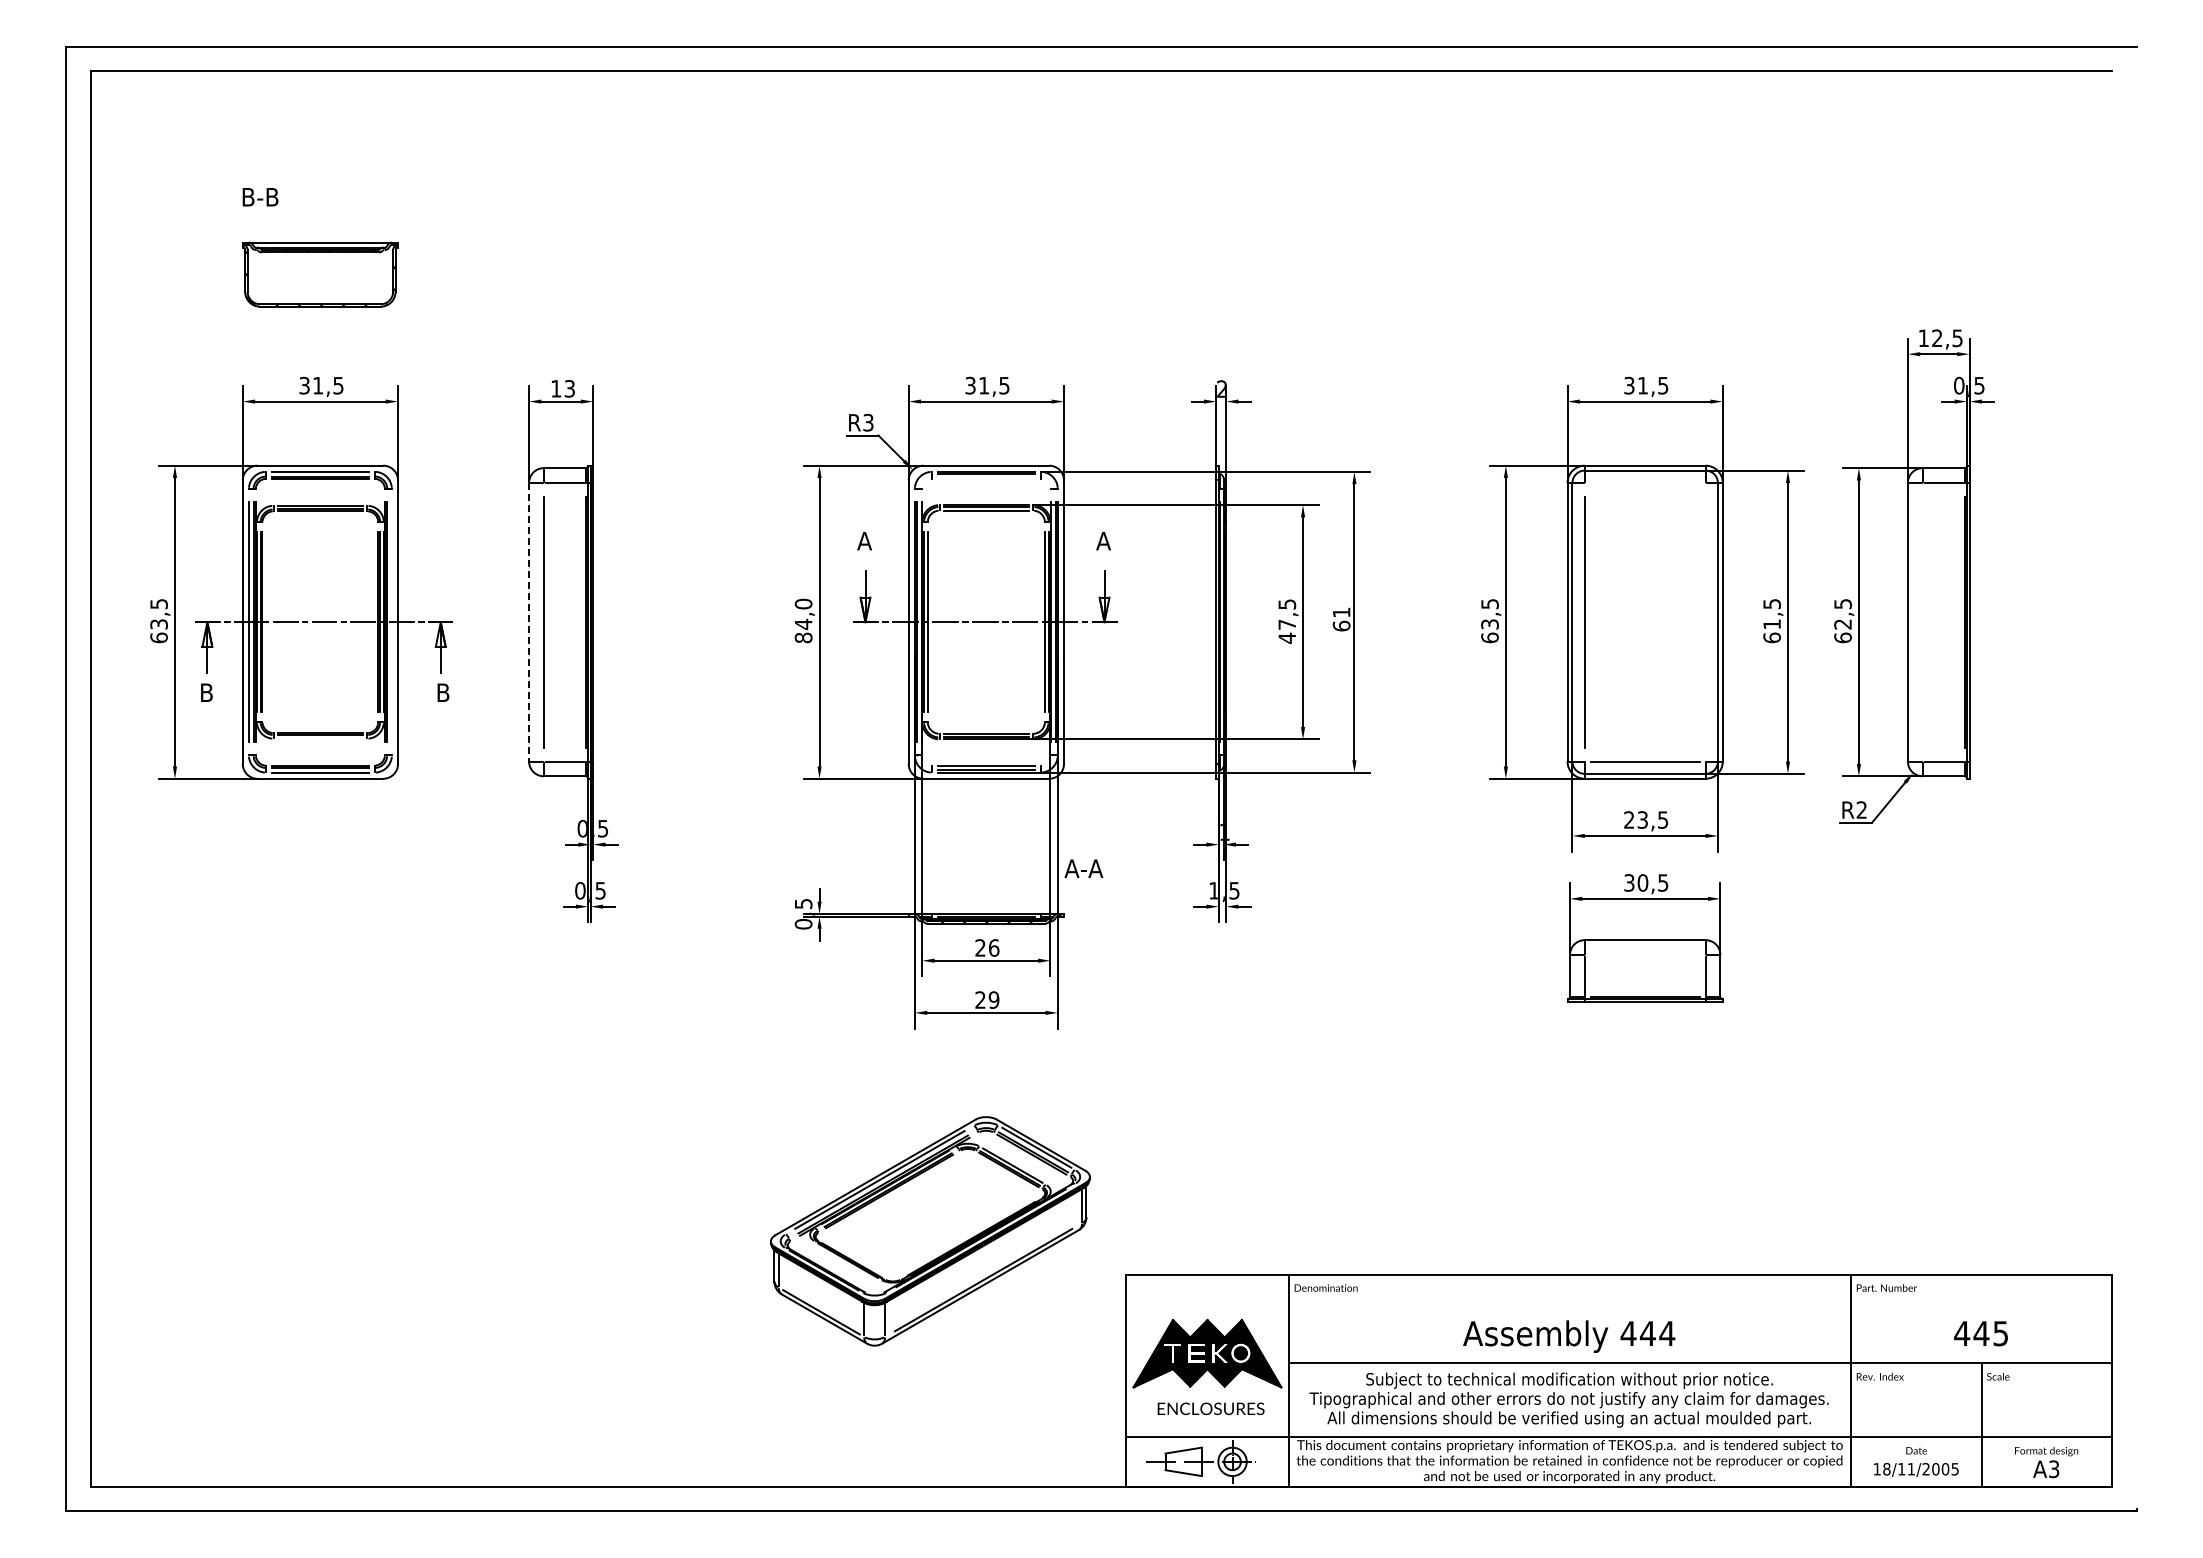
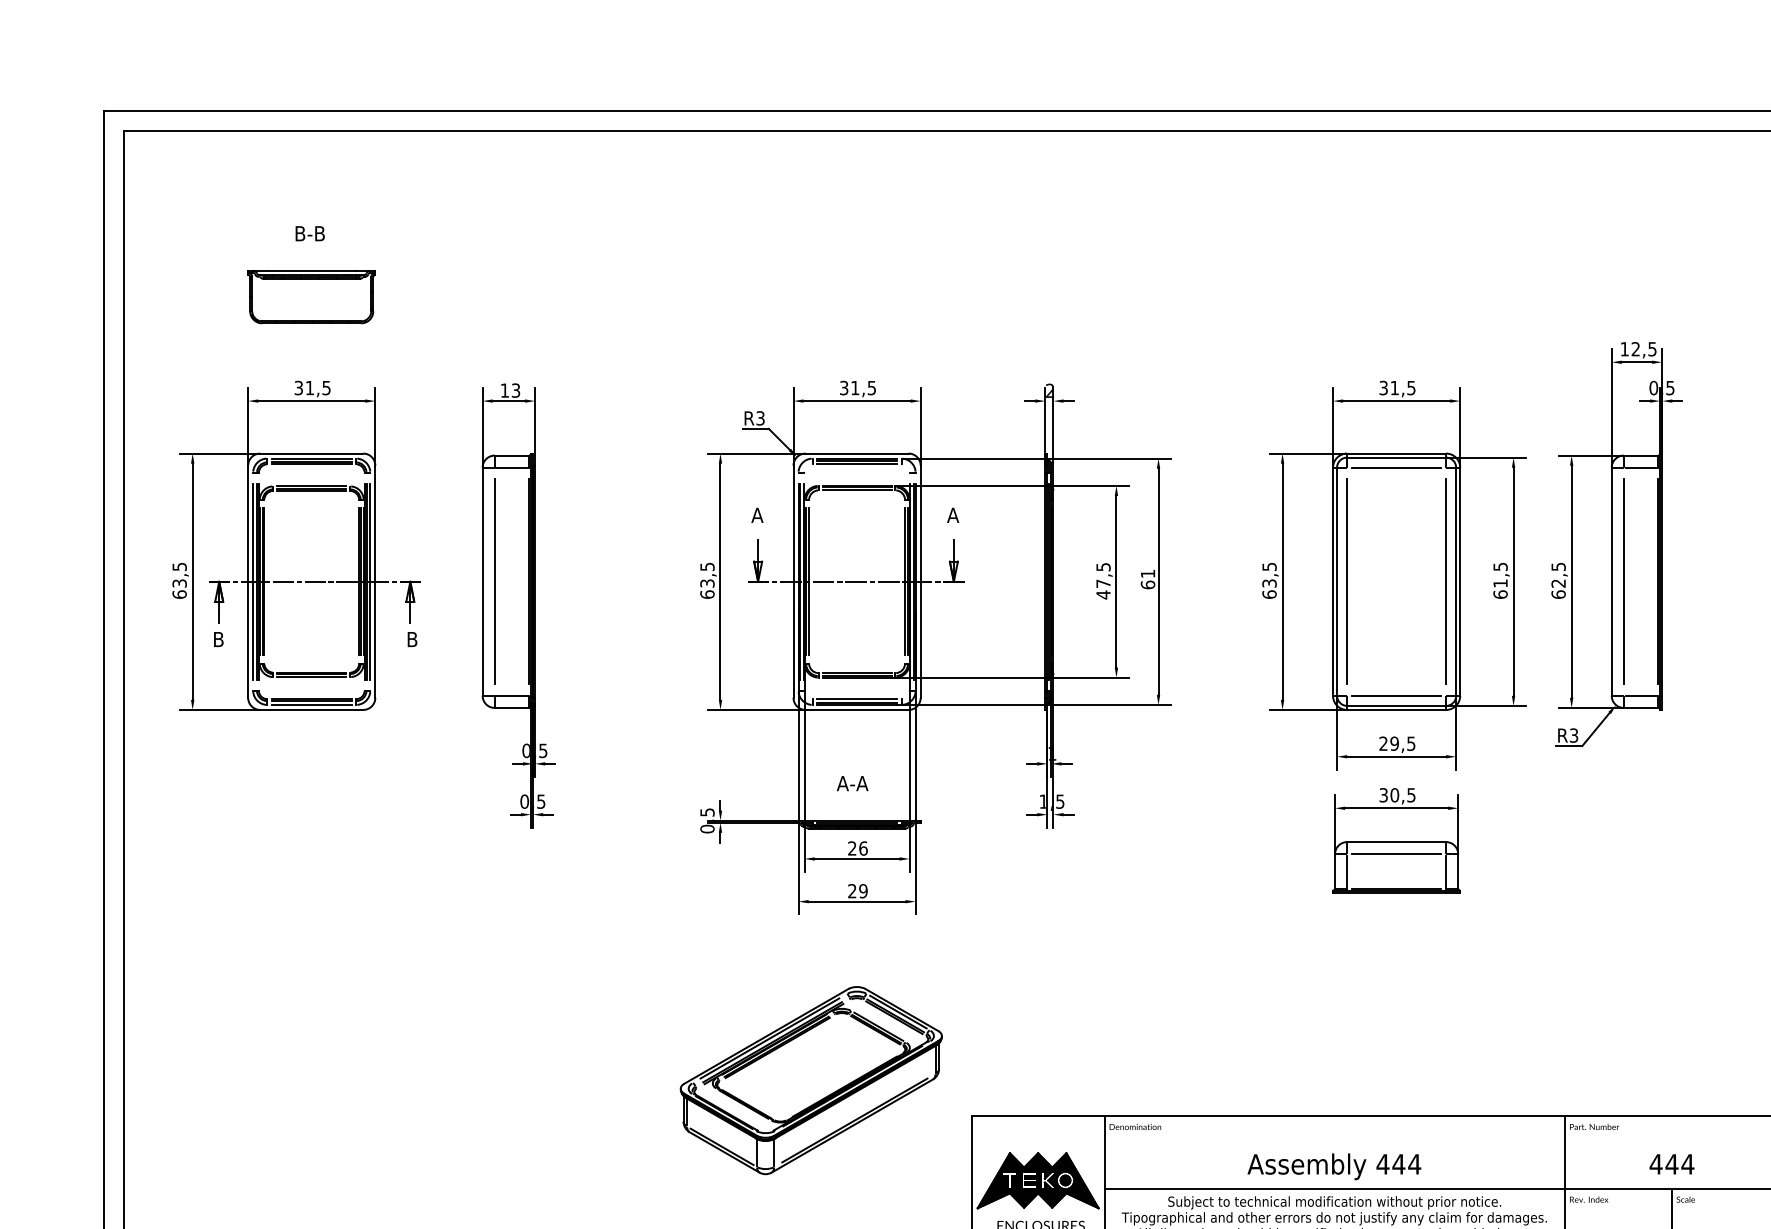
text: (260, 197) -> (310, 233), moved
line: (986, 478) -> (857, 464), added
line: (1644, 482) -> (1396, 467), added
text: (803, 620) -> (707, 580), 84,0 -> 63,5
line: (1705, 621) -> (1446, 581), added
line: (391, 622) -> (369, 581), added
line: (529, 622) -> (482, 581), dashed -> solid
line: (1922, 622) -> (1623, 581), added
line: (320, 738) -> (311, 676), added
text: (1861, 809) -> (1573, 735), R2 -> R3
text: (1642, 819) -> (1394, 743), 23,5 -> 29,5
text: (1083, 868) -> (852, 783), moved
line: (1644, 954) -> (1396, 853), added
text: (2000, 1333) -> (1687, 1164), 445 -> 444

